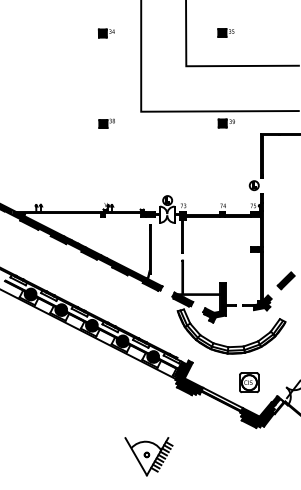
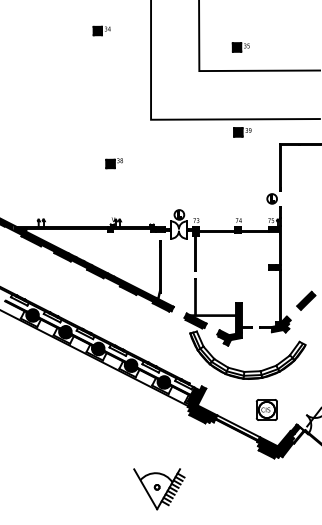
part: (106, 33) -> (101, 30), moved
part: (225, 33) -> (240, 47), moved
part: (106, 123) -> (113, 163), moved

